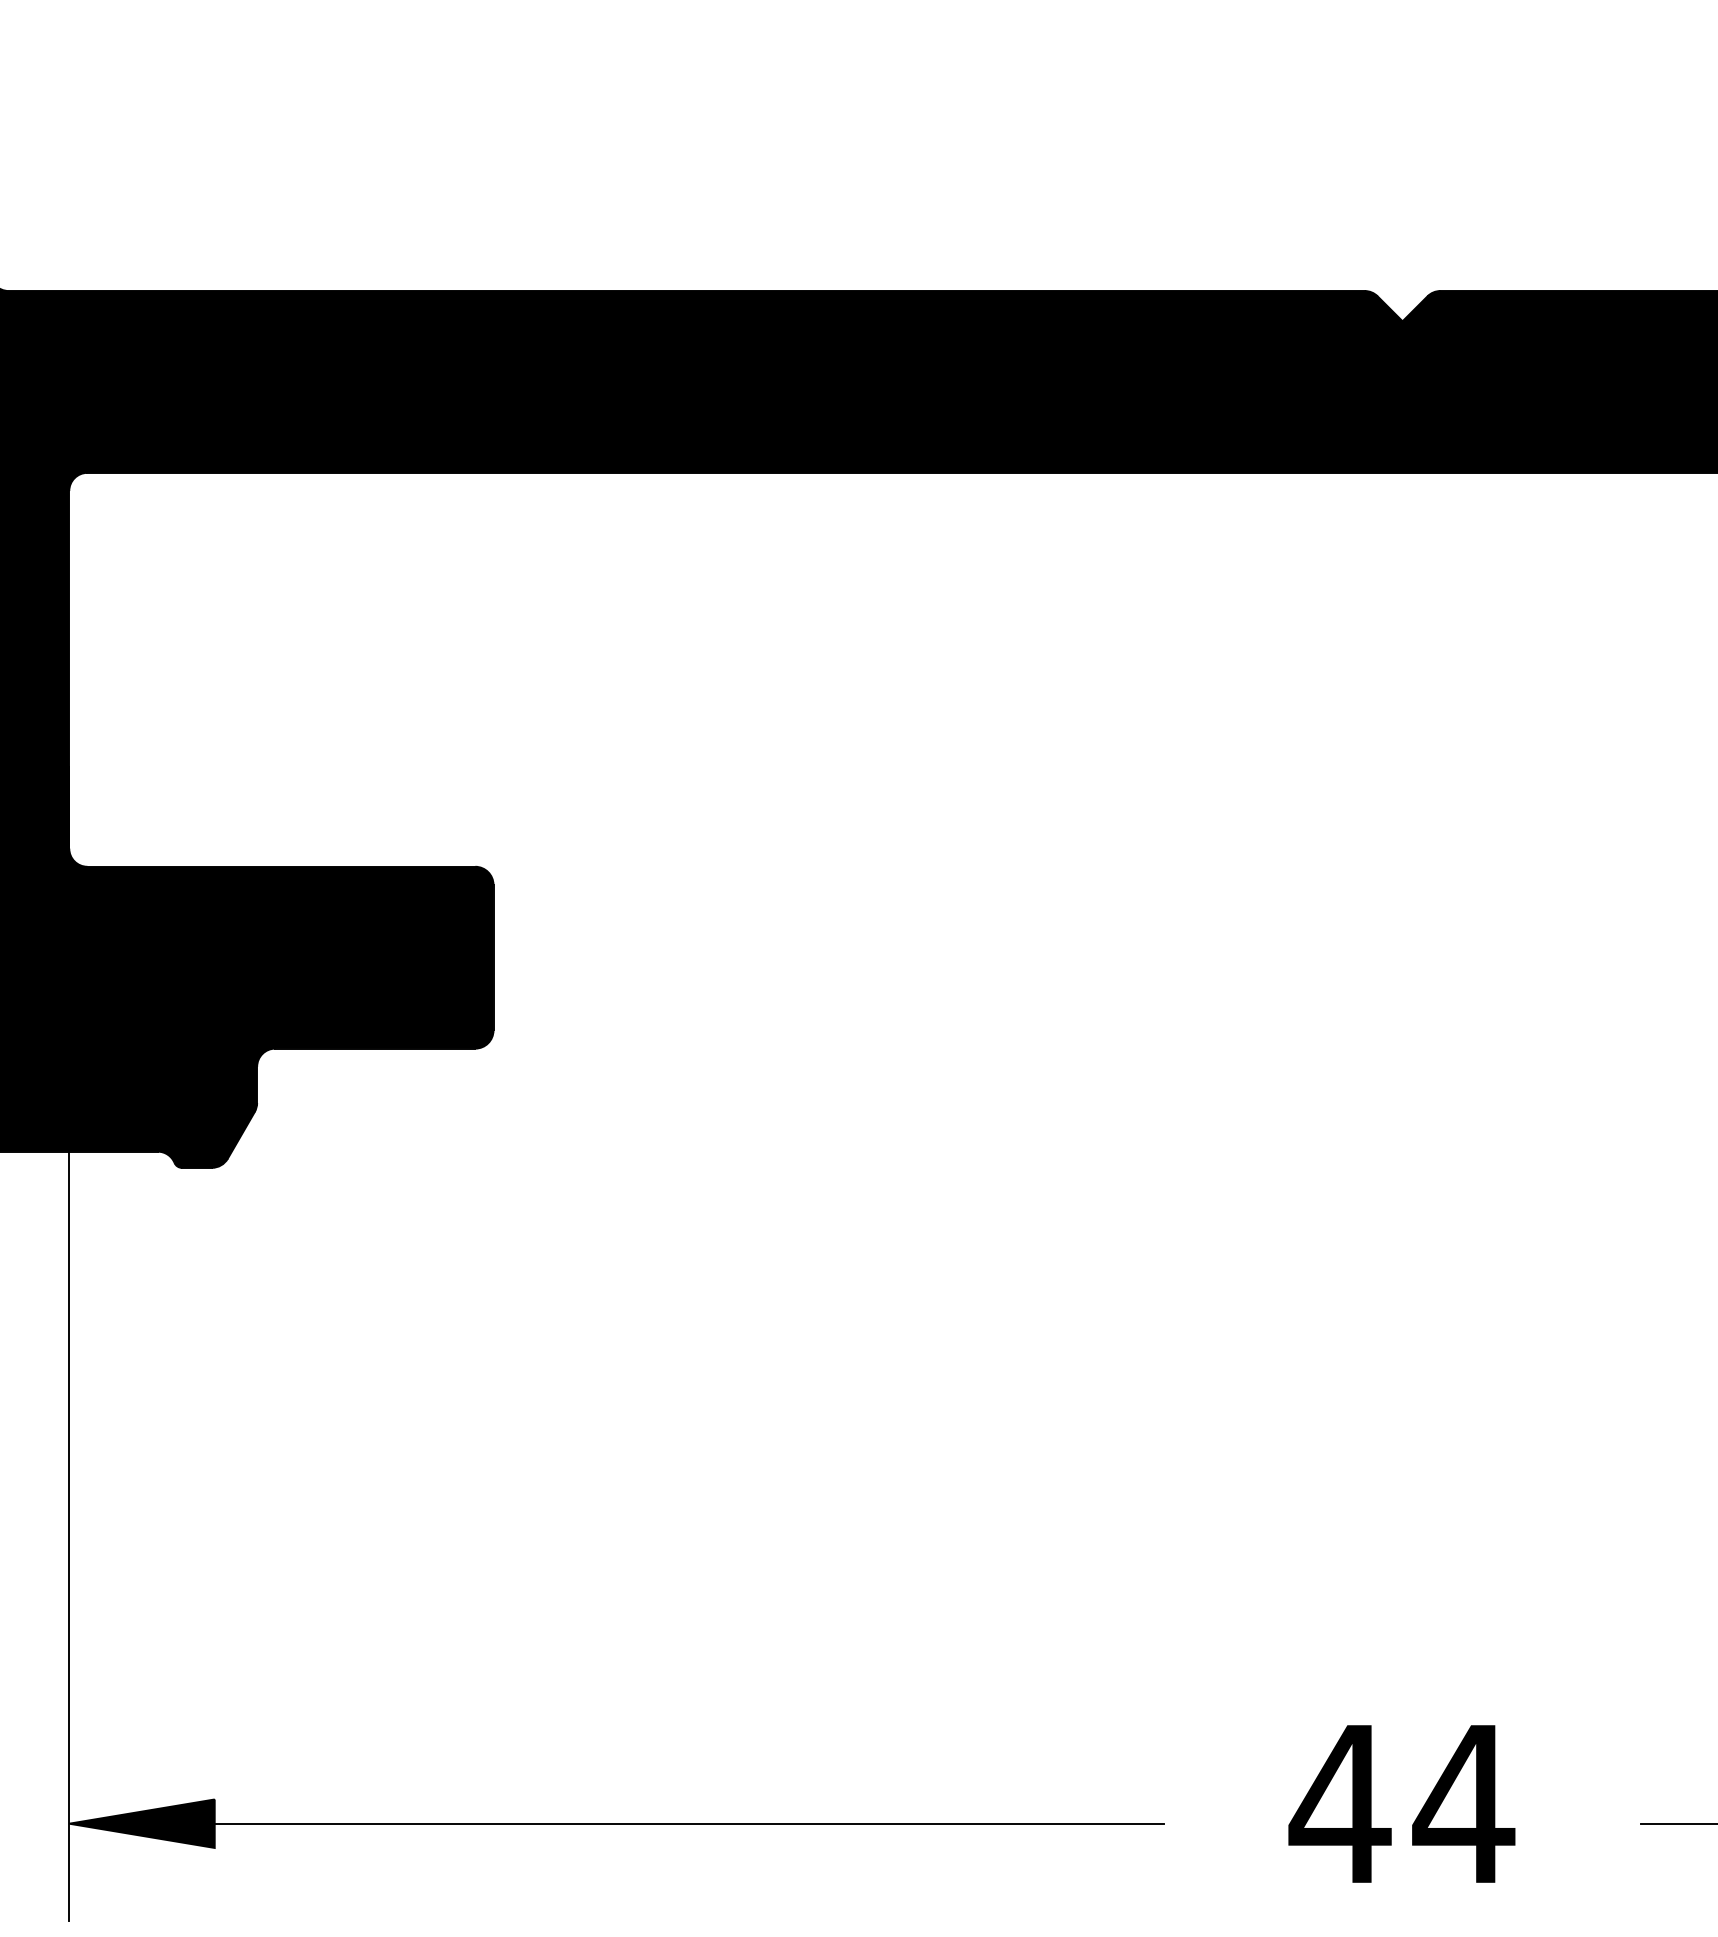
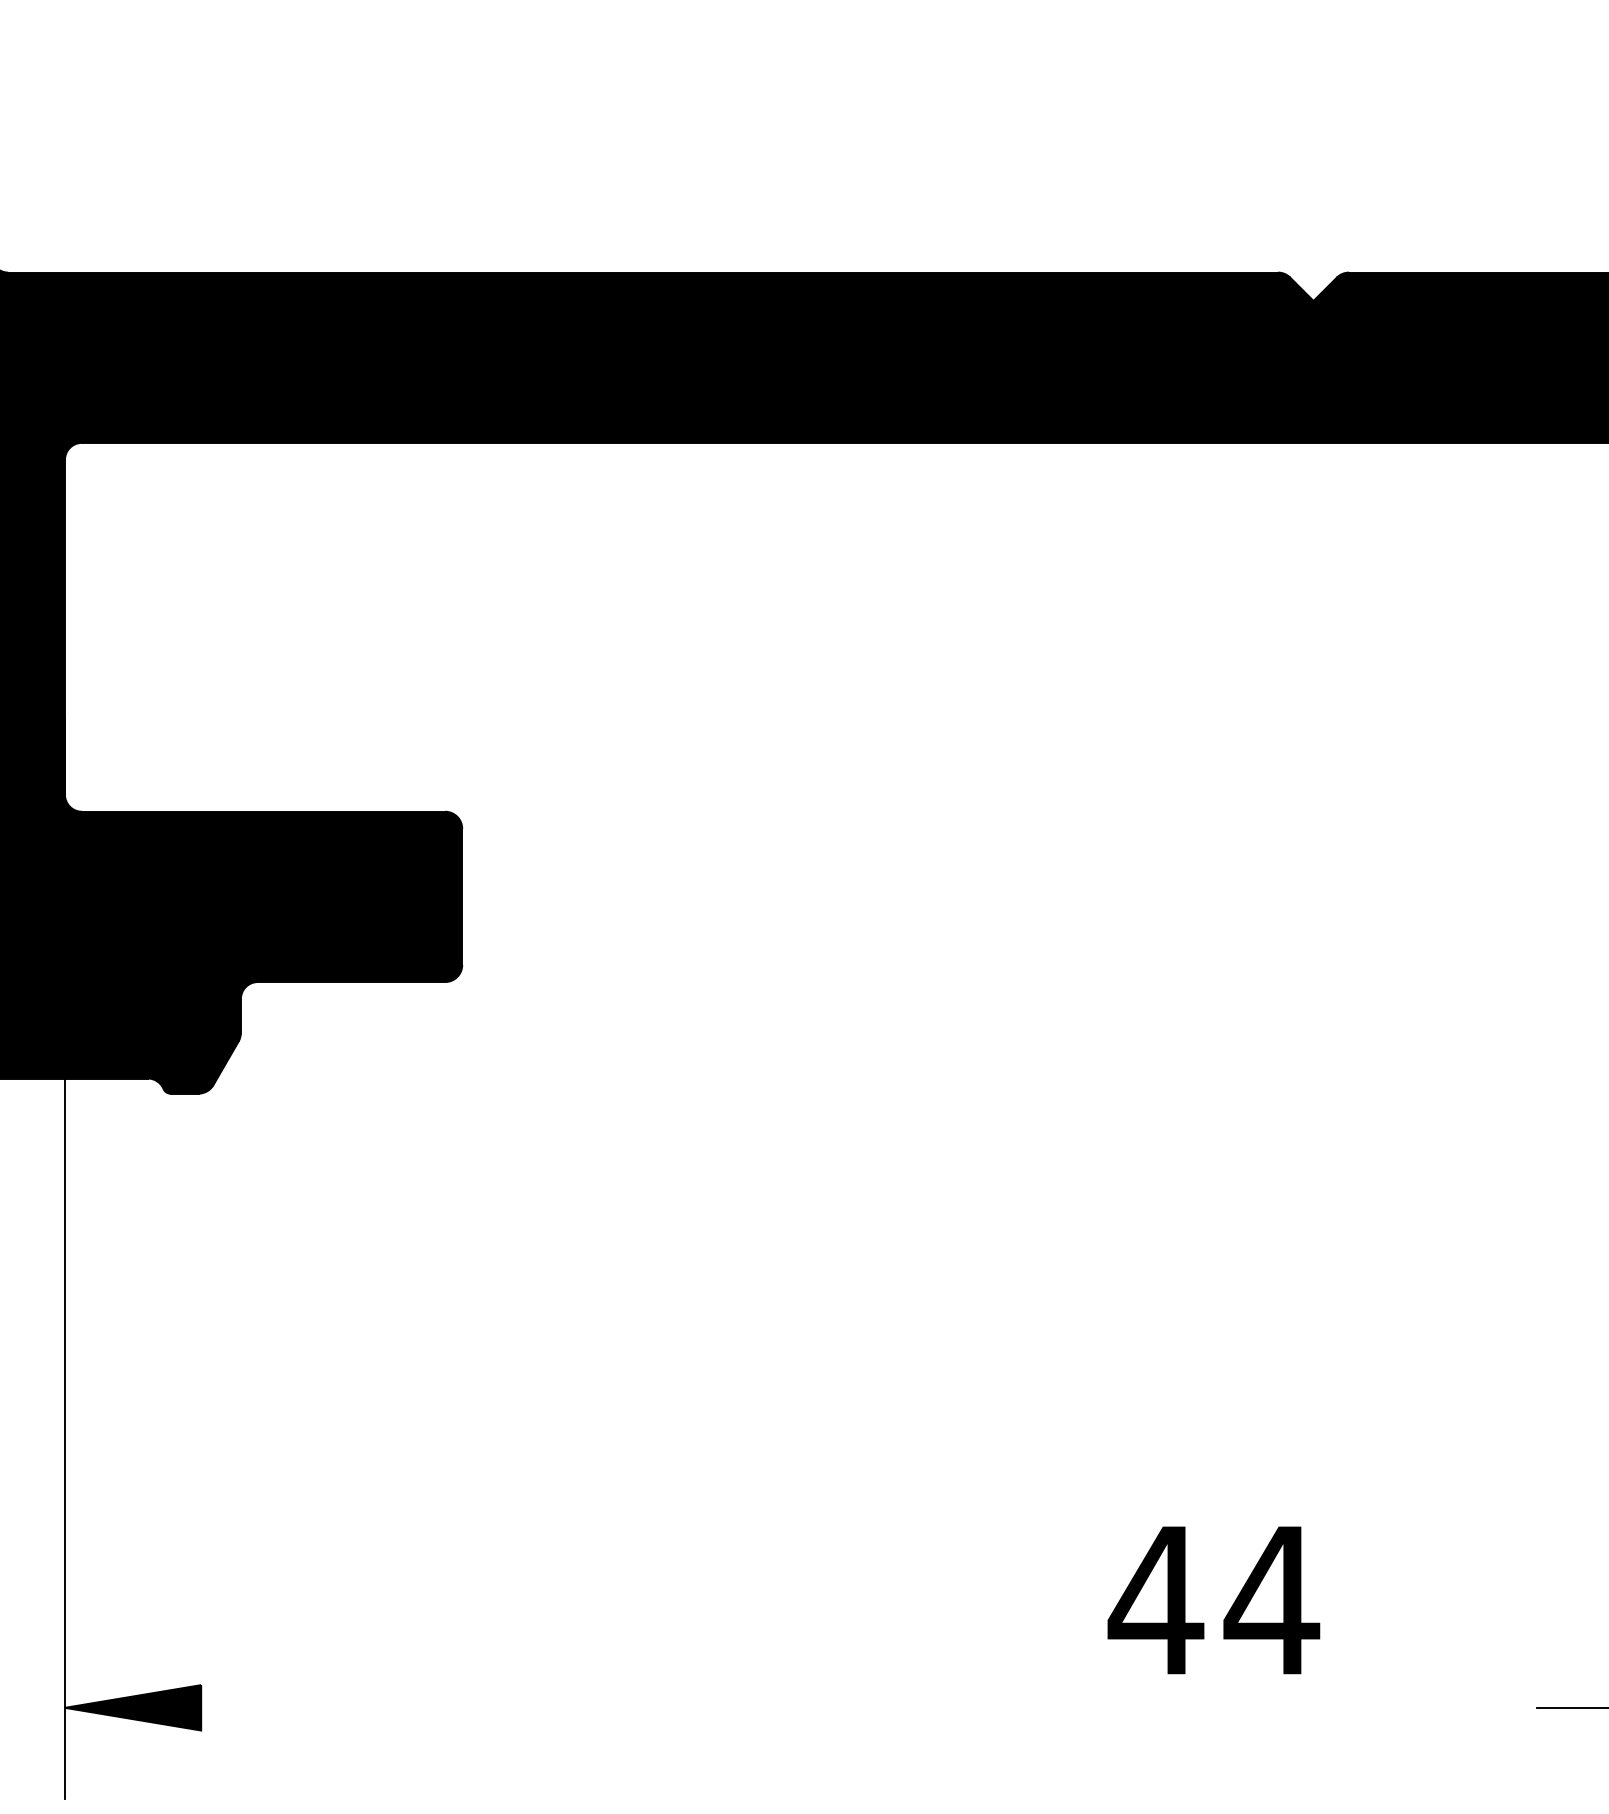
text: (1401, 1804) -> (1213, 1600), moved
line: (689, 1823) -> (645, 1707), removed

